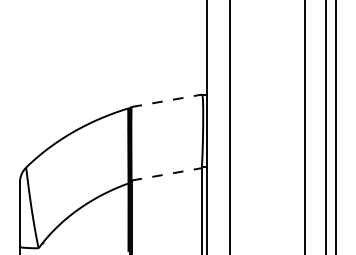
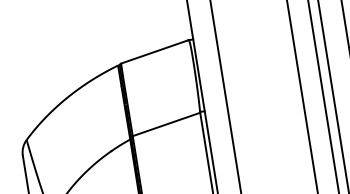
line: (166, 100) -> (154, 51), dashed -> solid
line: (166, 174) -> (166, 124), dashed -> solid

